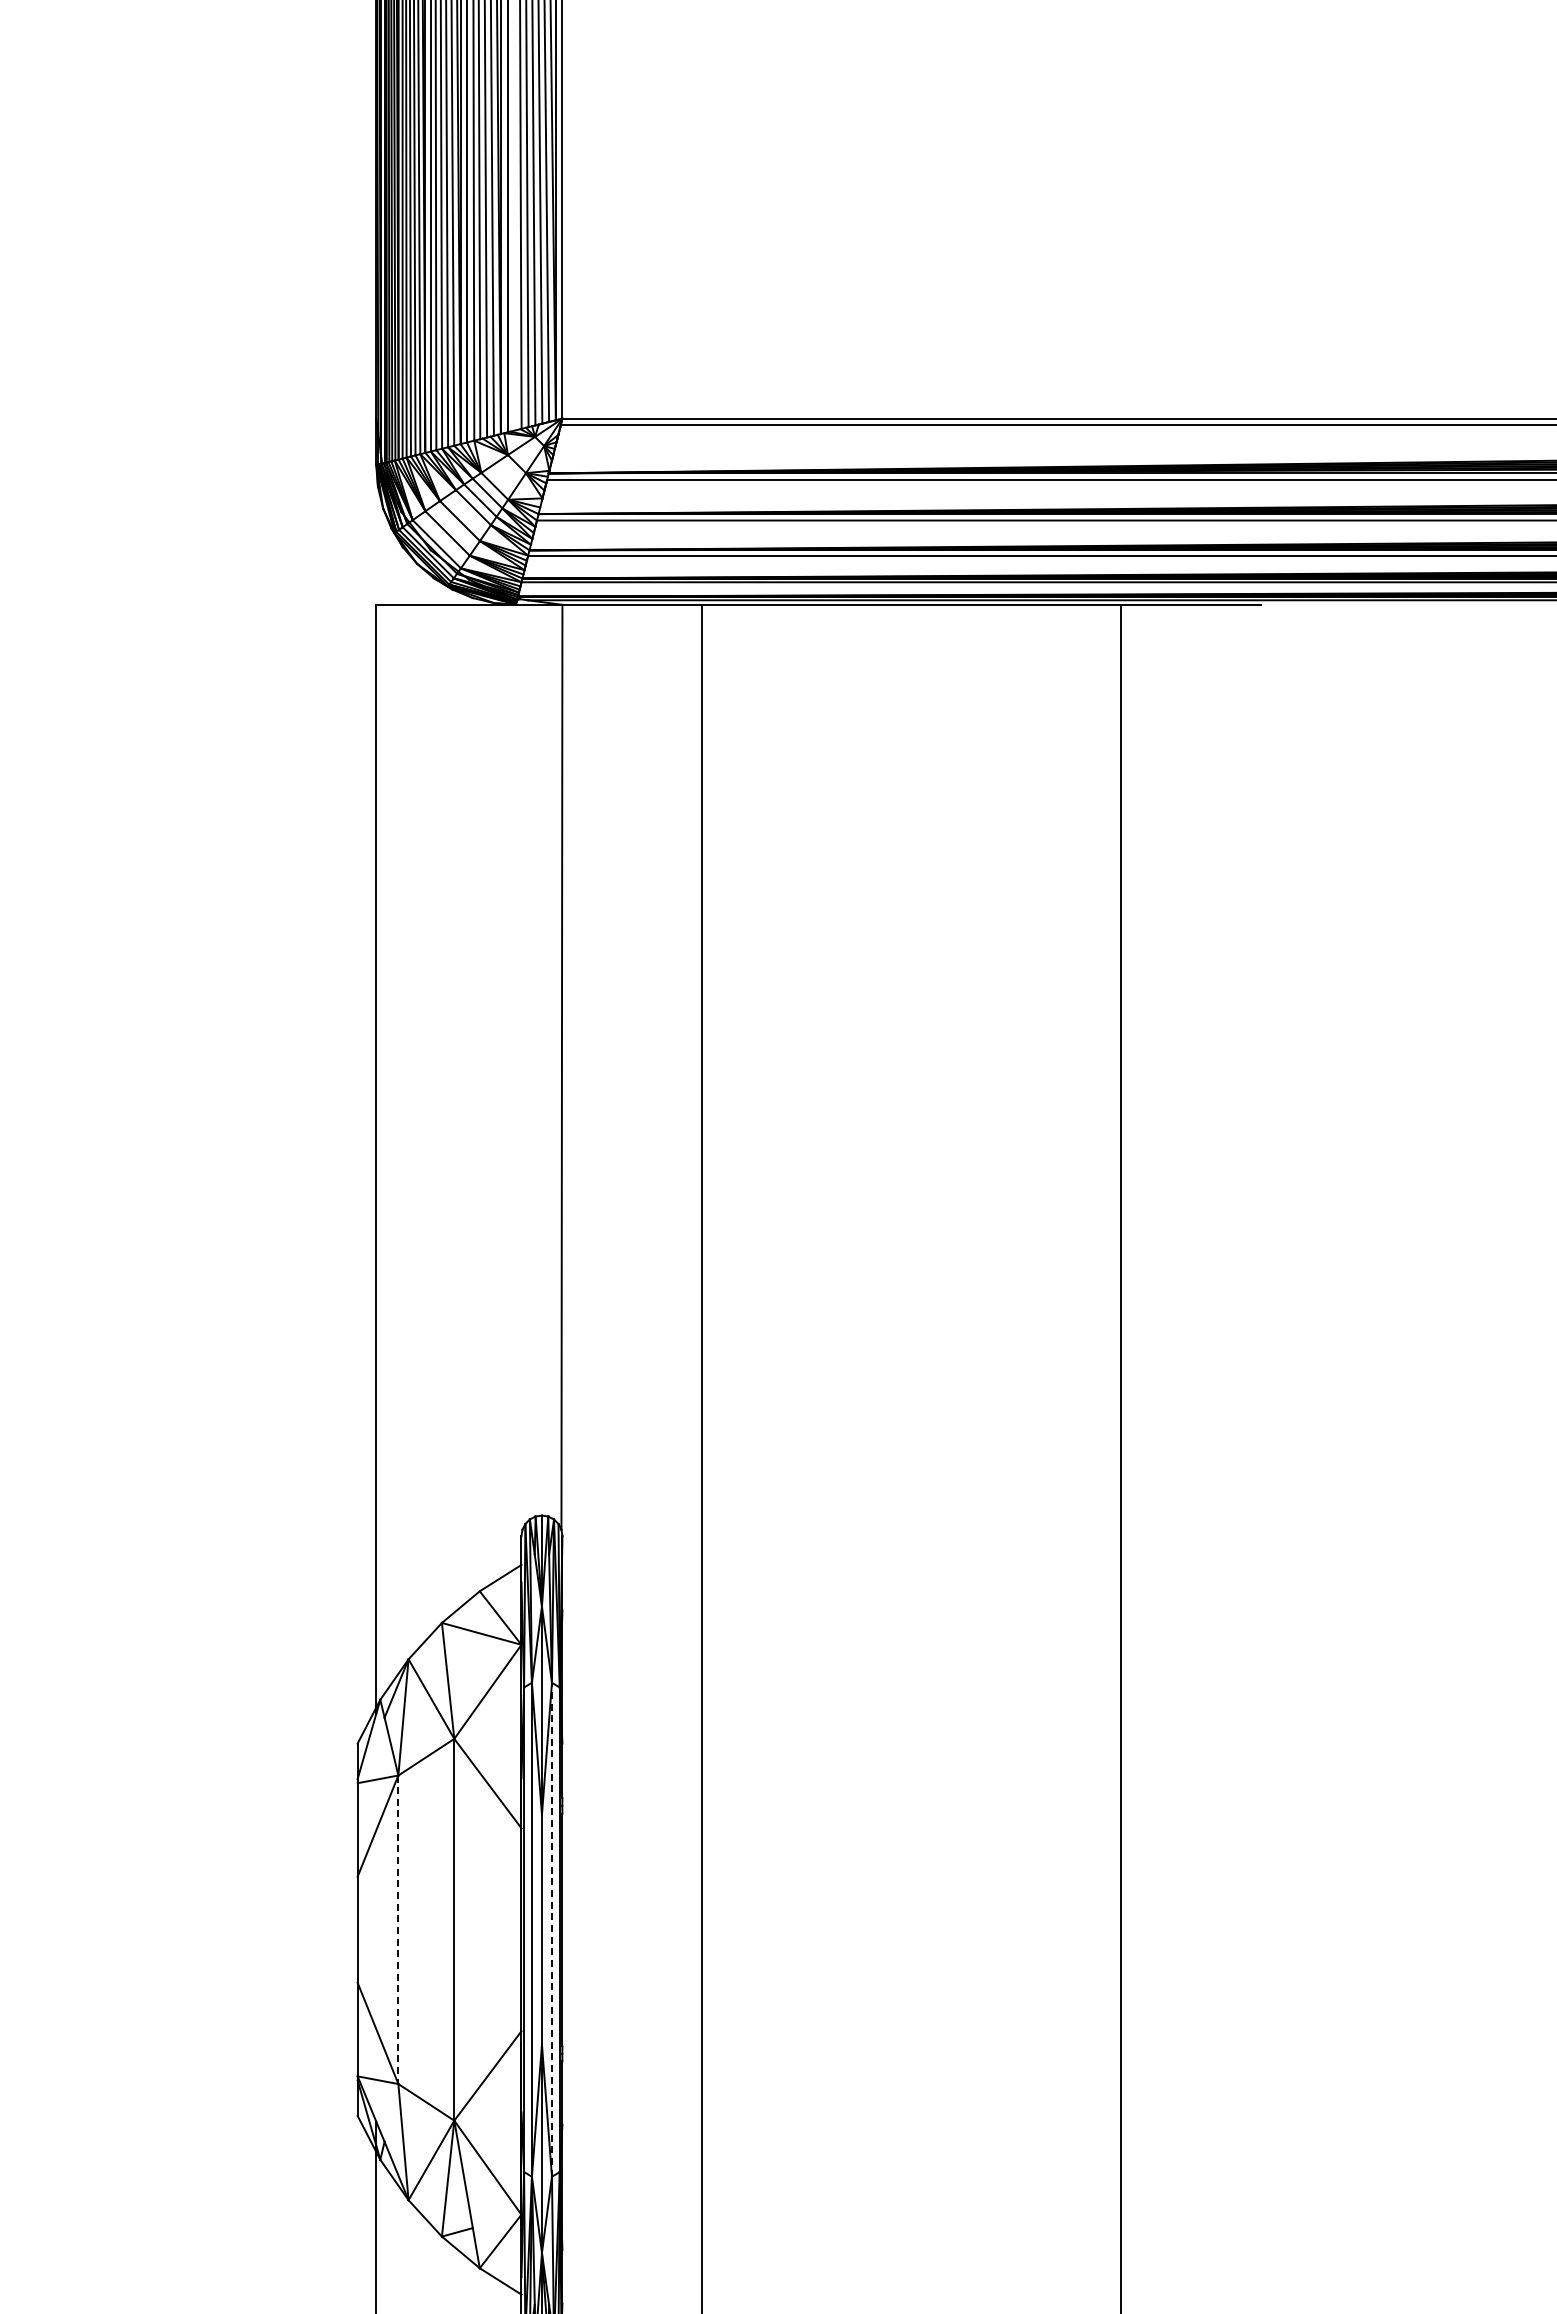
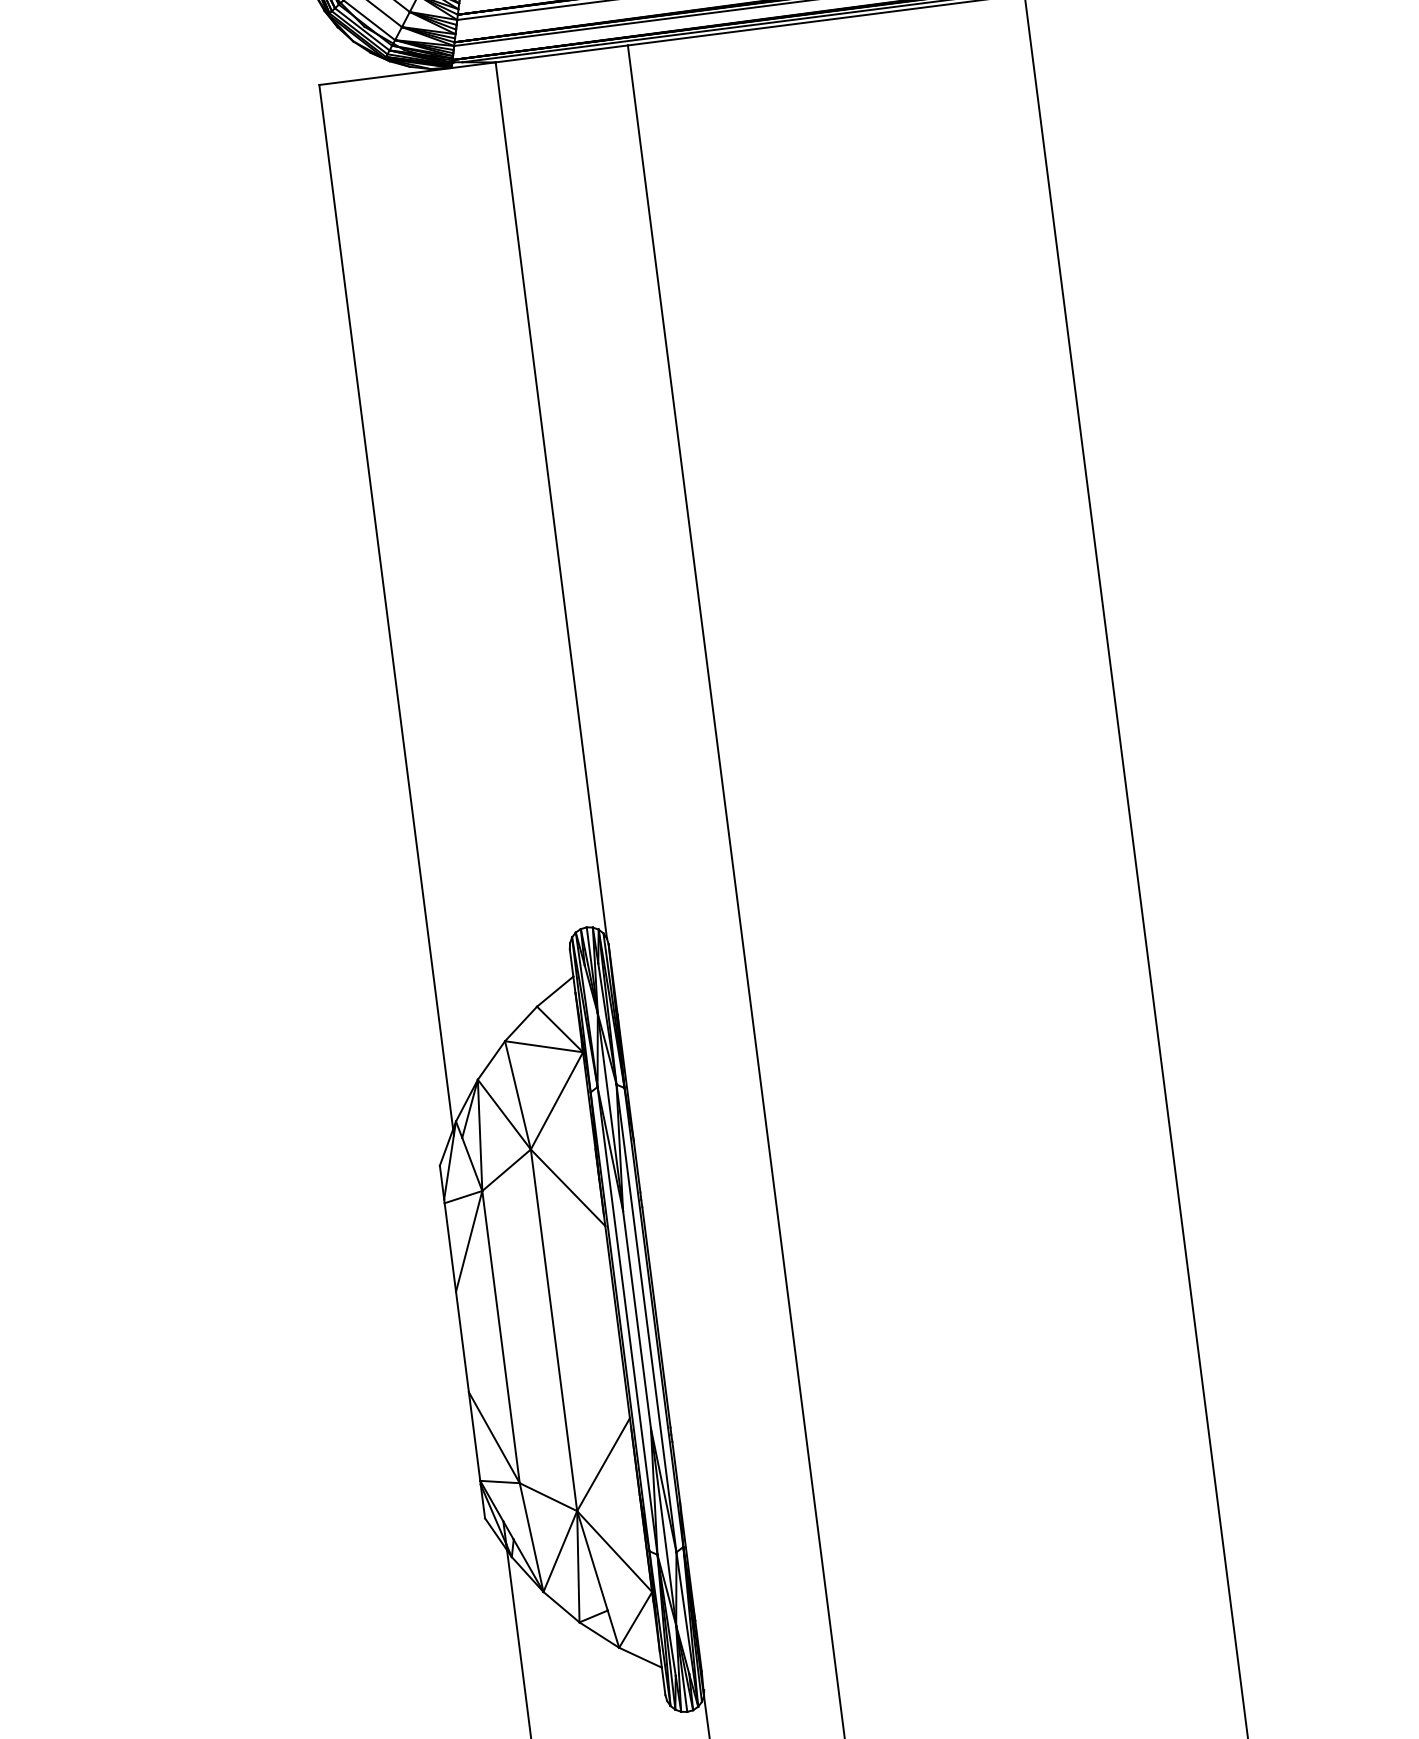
line: (551, 1929) -> (646, 1318), dashed -> solid
line: (398, 1930) -> (501, 1337), dashed -> solid

